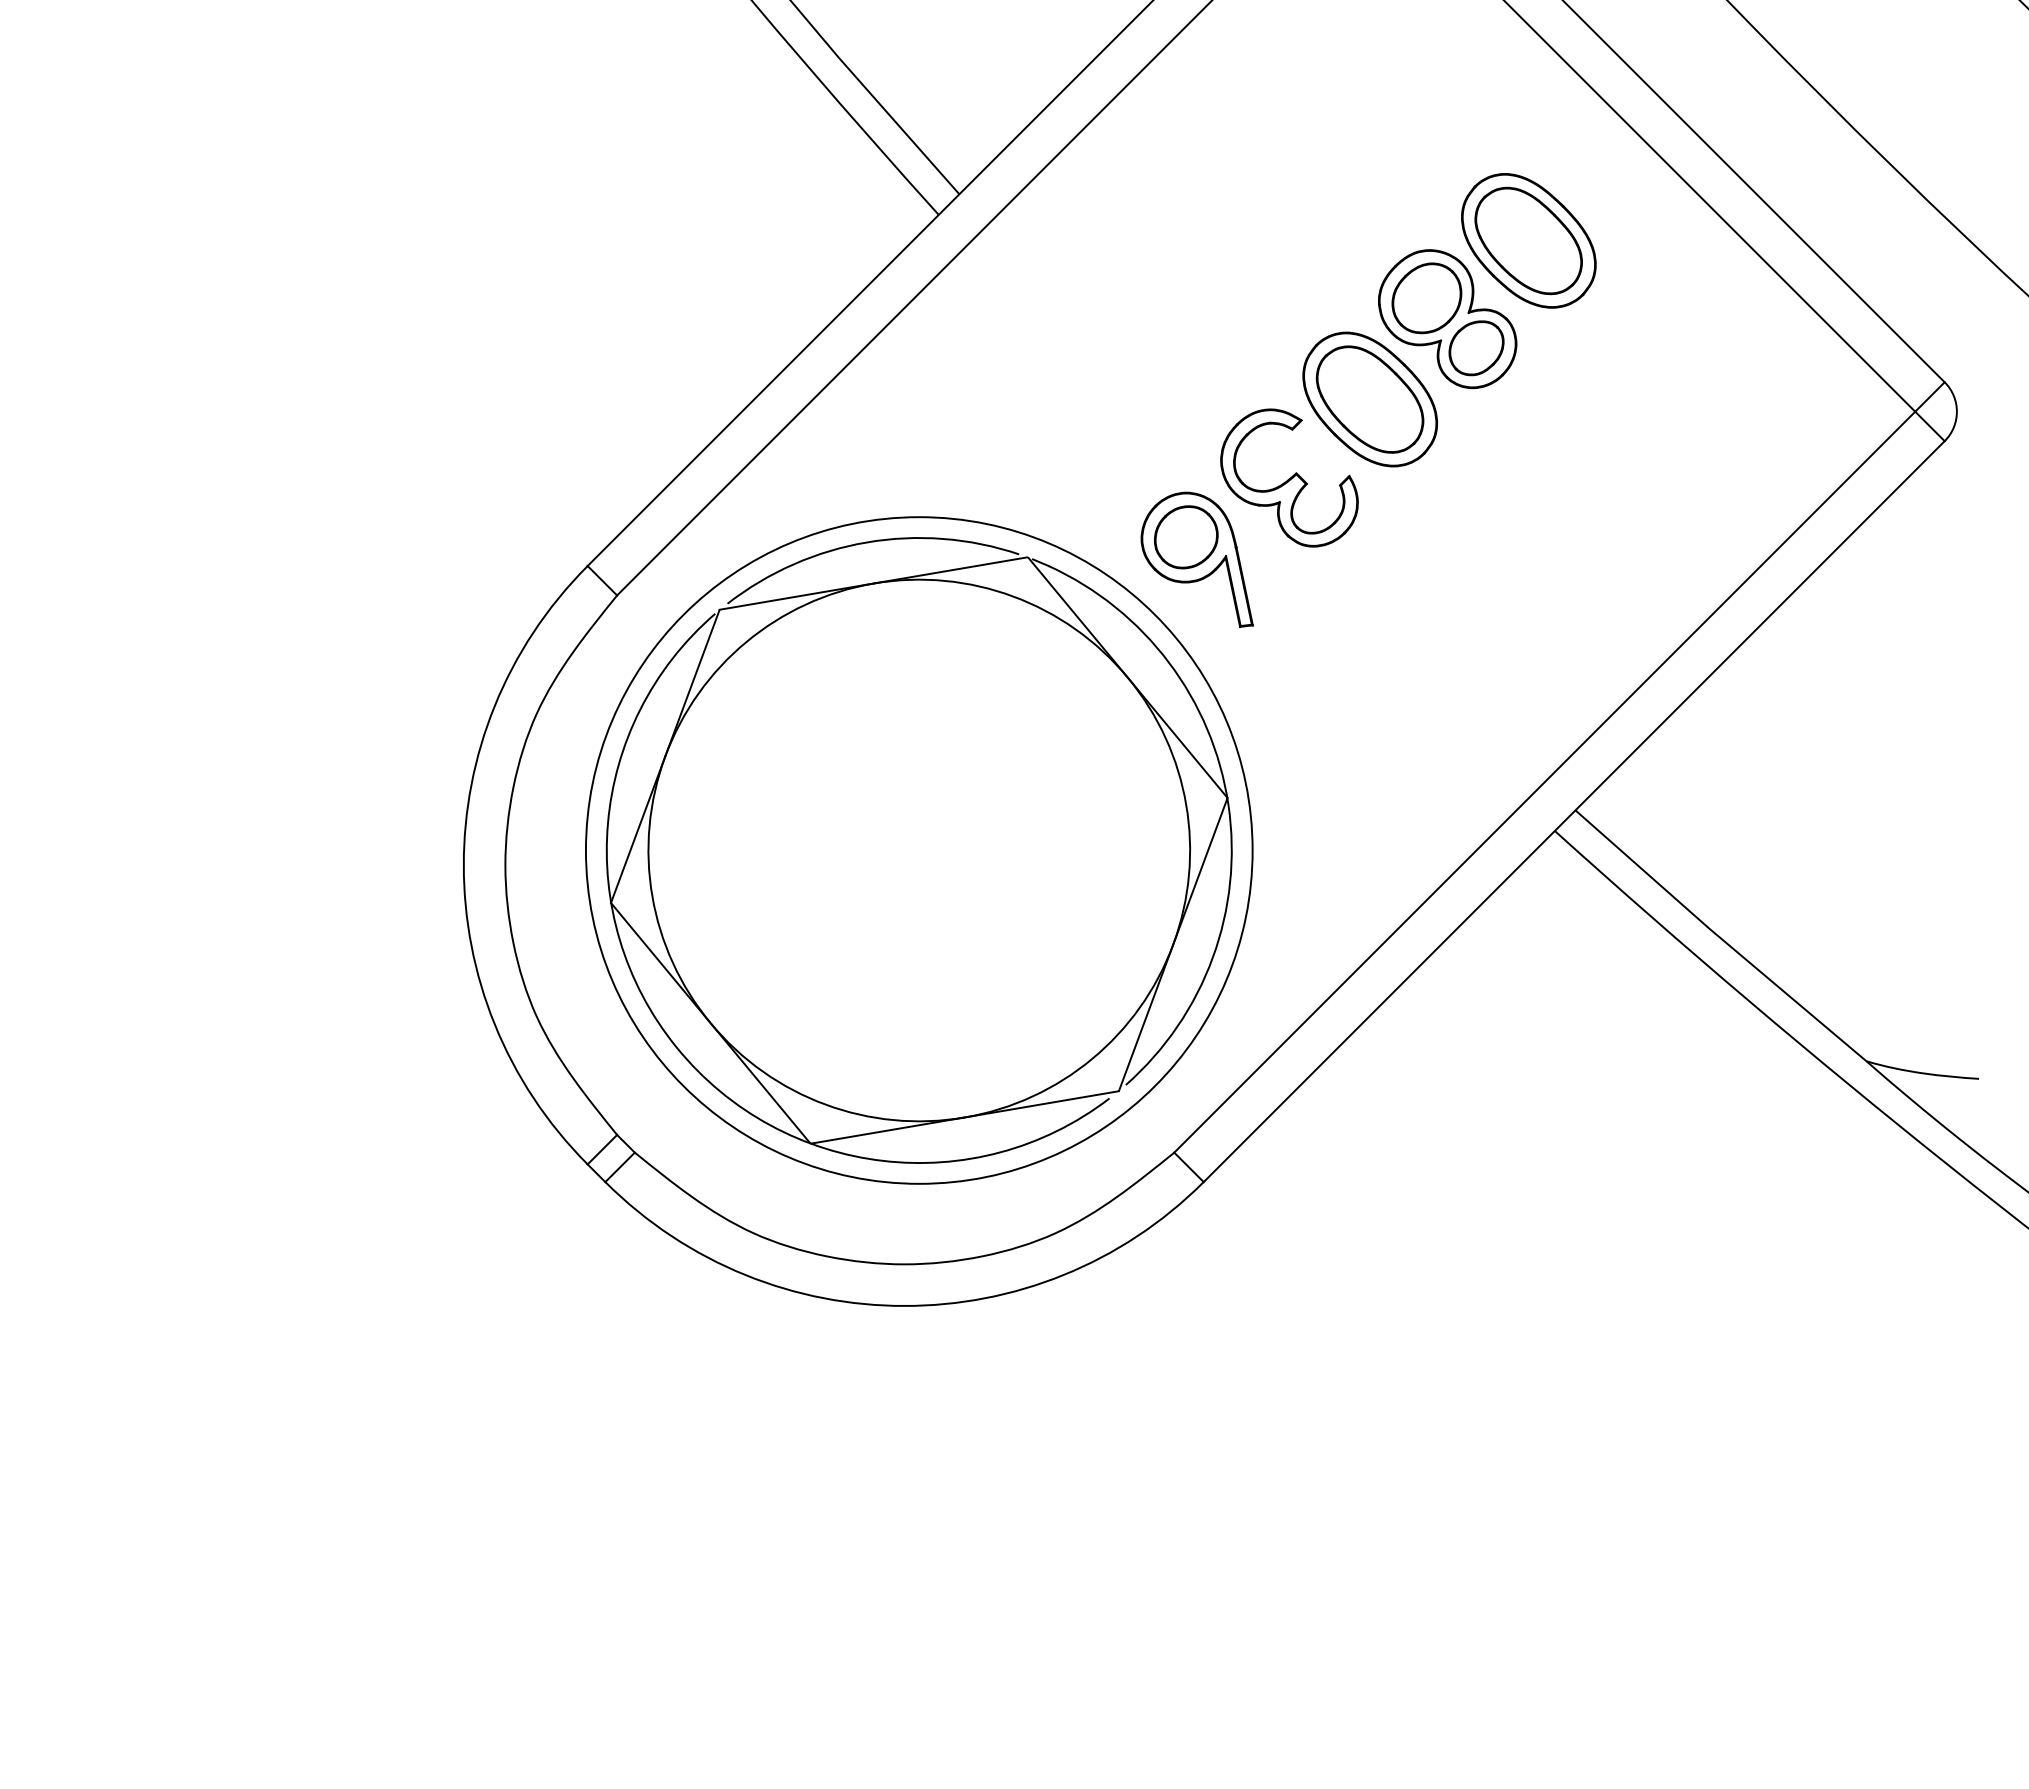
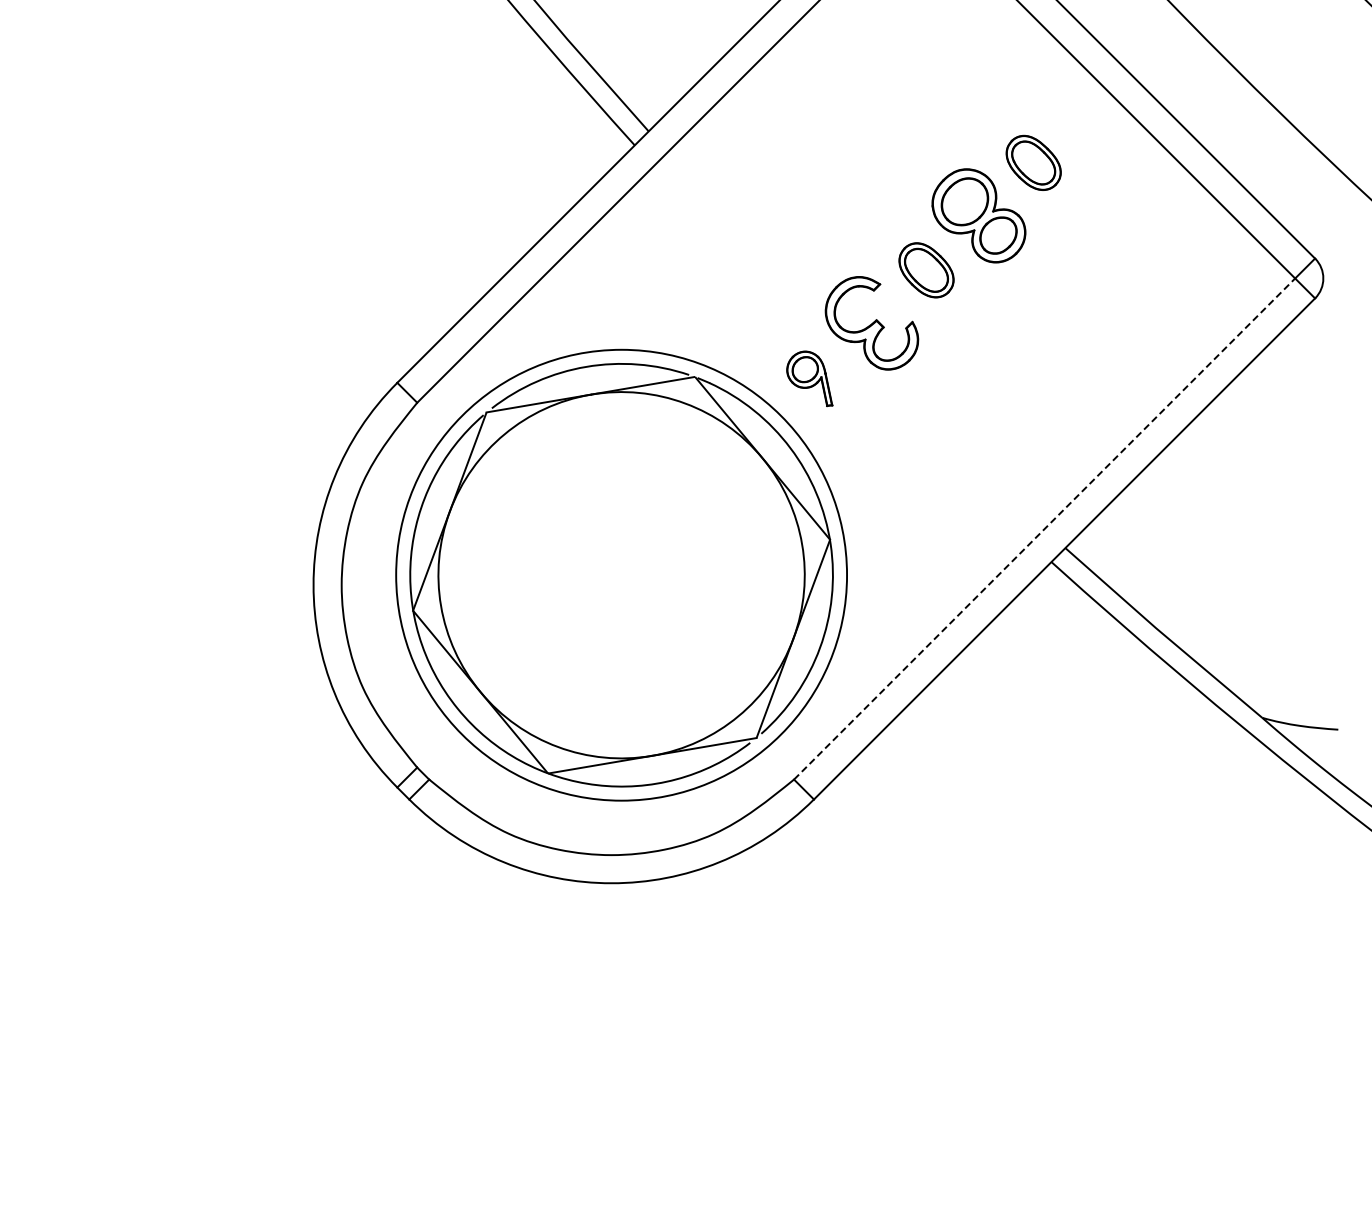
part: (1528, 240) -> (1033, 162), size x0.6
part: (1370, 399) -> (926, 270), size x0.6
part: (1197, 559) -> (809, 378), size x0.6
line: (1544, 781) -> (1044, 528), solid -> dashed

